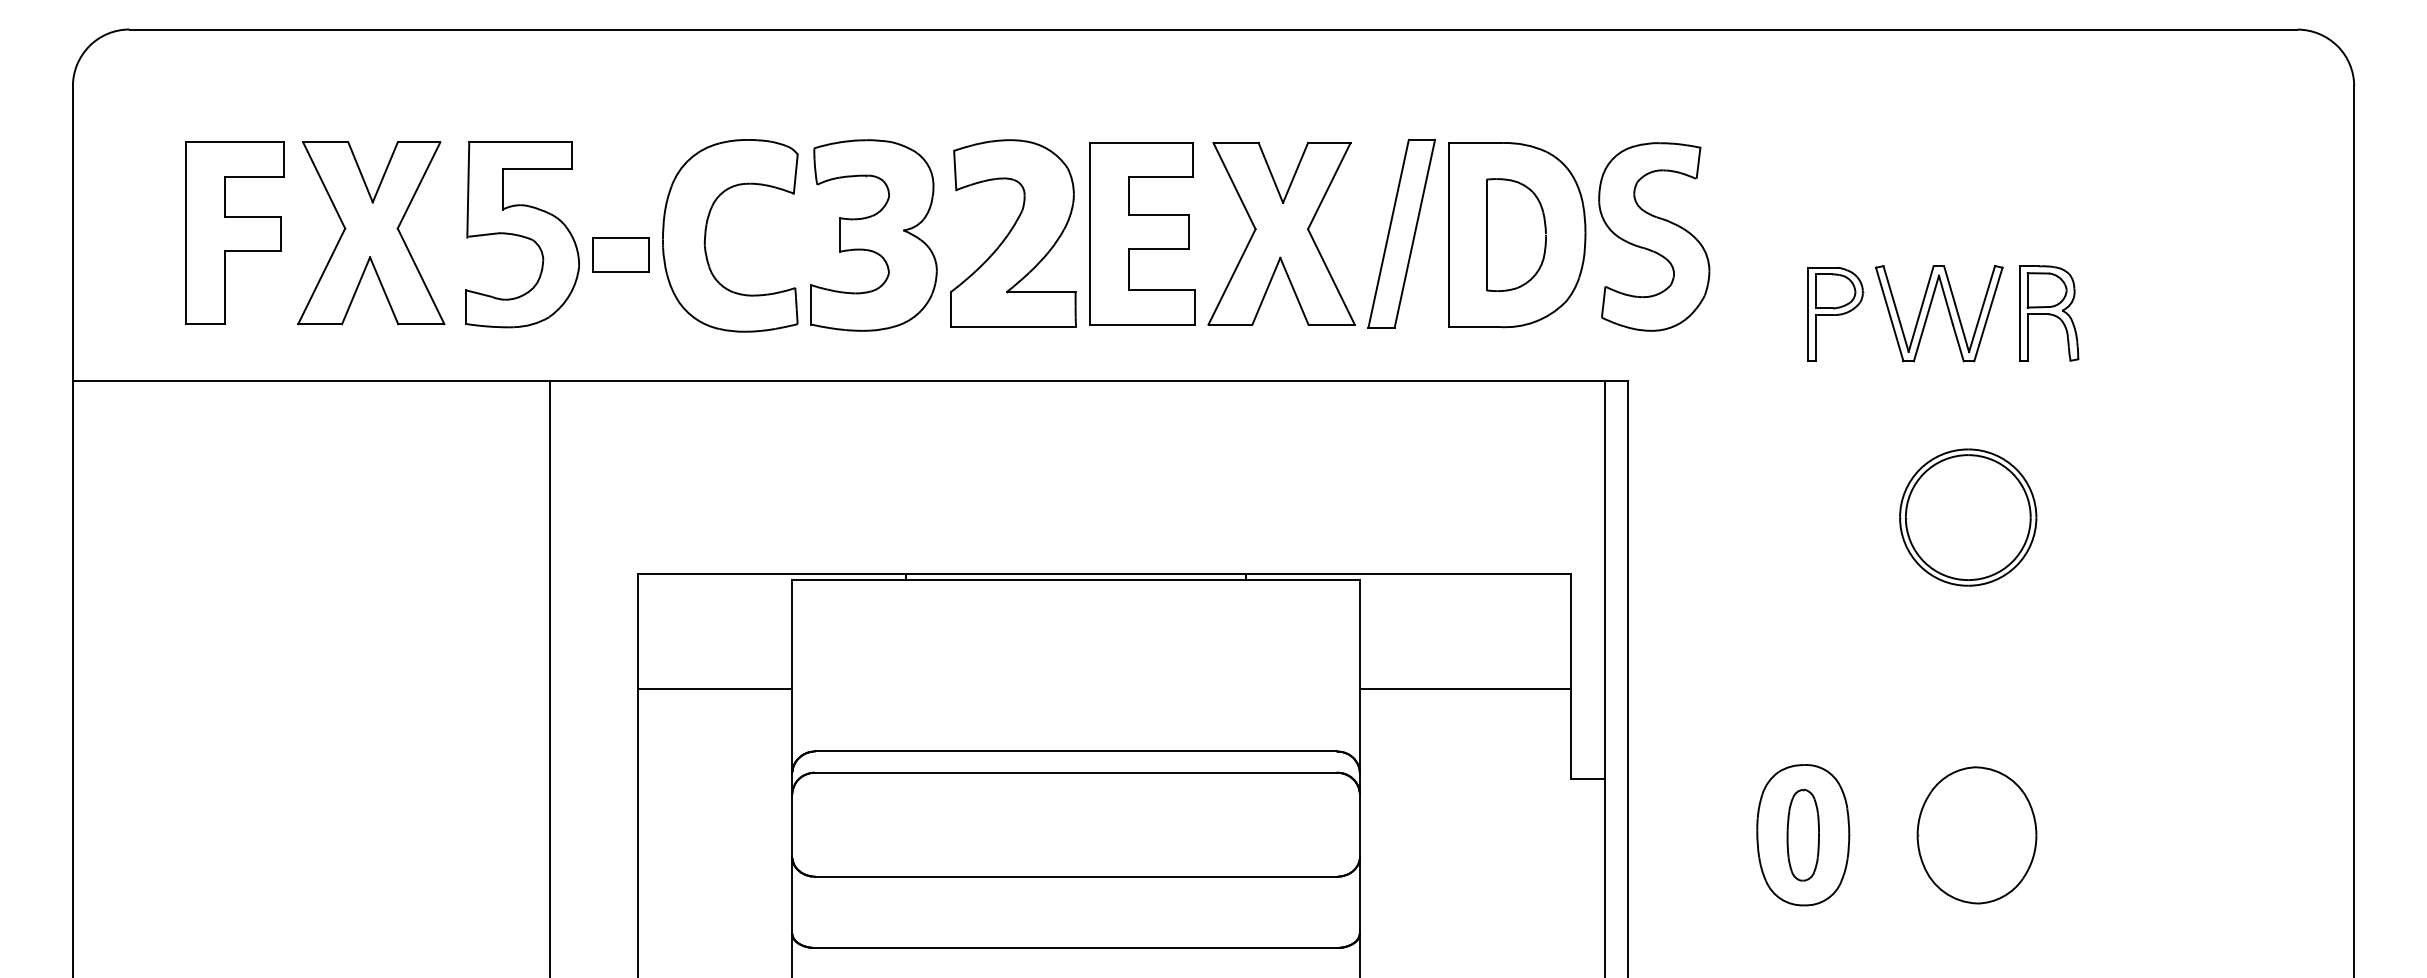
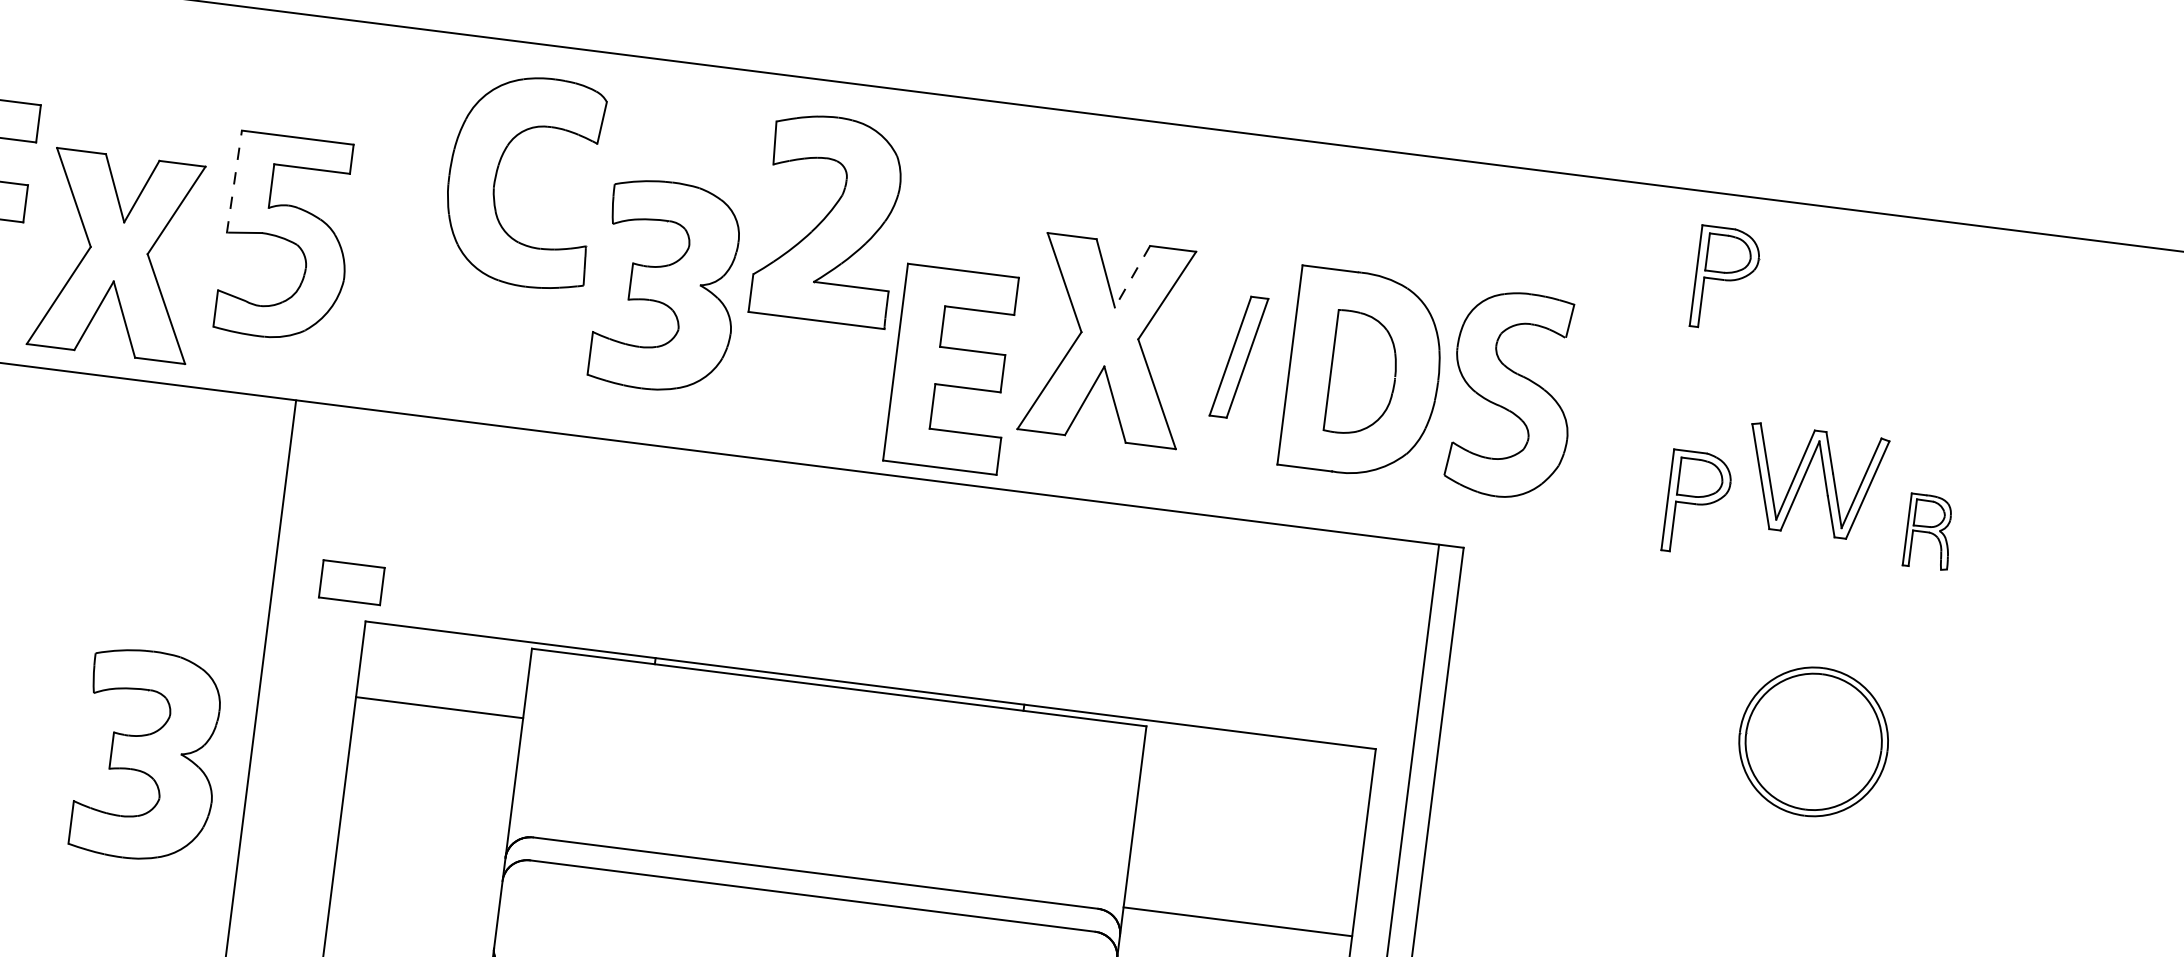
part: (1835, 106) -> (1726, 278), added
line: (1295, 173) -> (1132, 277), solid -> dashed
line: (468, 190) -> (234, 182), solid -> dashed
part: (371, 233) -> (118, 255), moved
part: (1013, 233) -> (829, 219), moved
part: (1142, 233) -> (952, 368), moved
part: (1401, 233) -> (1238, 356), size x0.6
part: (706, 235) -> (497, 177), moved
part: (620, 254) -> (351, 582), moved
part: (1947, 310) -> (1823, 480), moved
part: (2049, 313) -> (1929, 532), size x0.7
line: (715, 689) -> (439, 707), moved
line: (1465, 689) -> (1237, 922), moved
part: (455, 721) -> (147, 755), added

